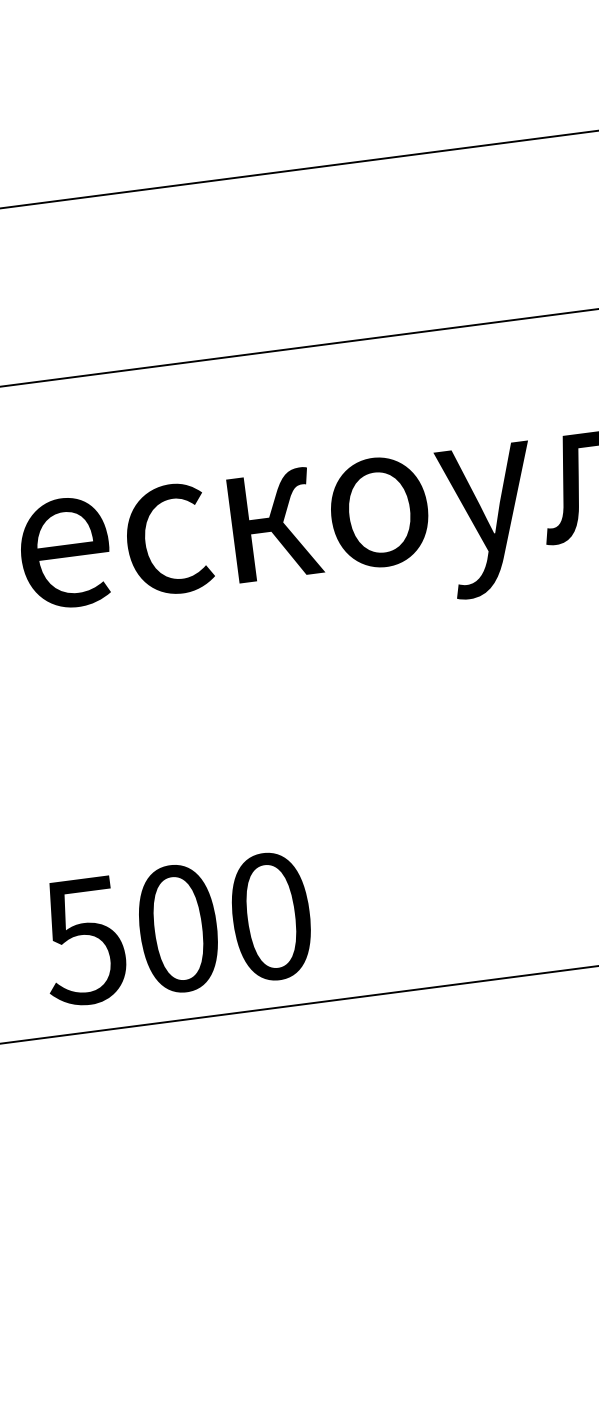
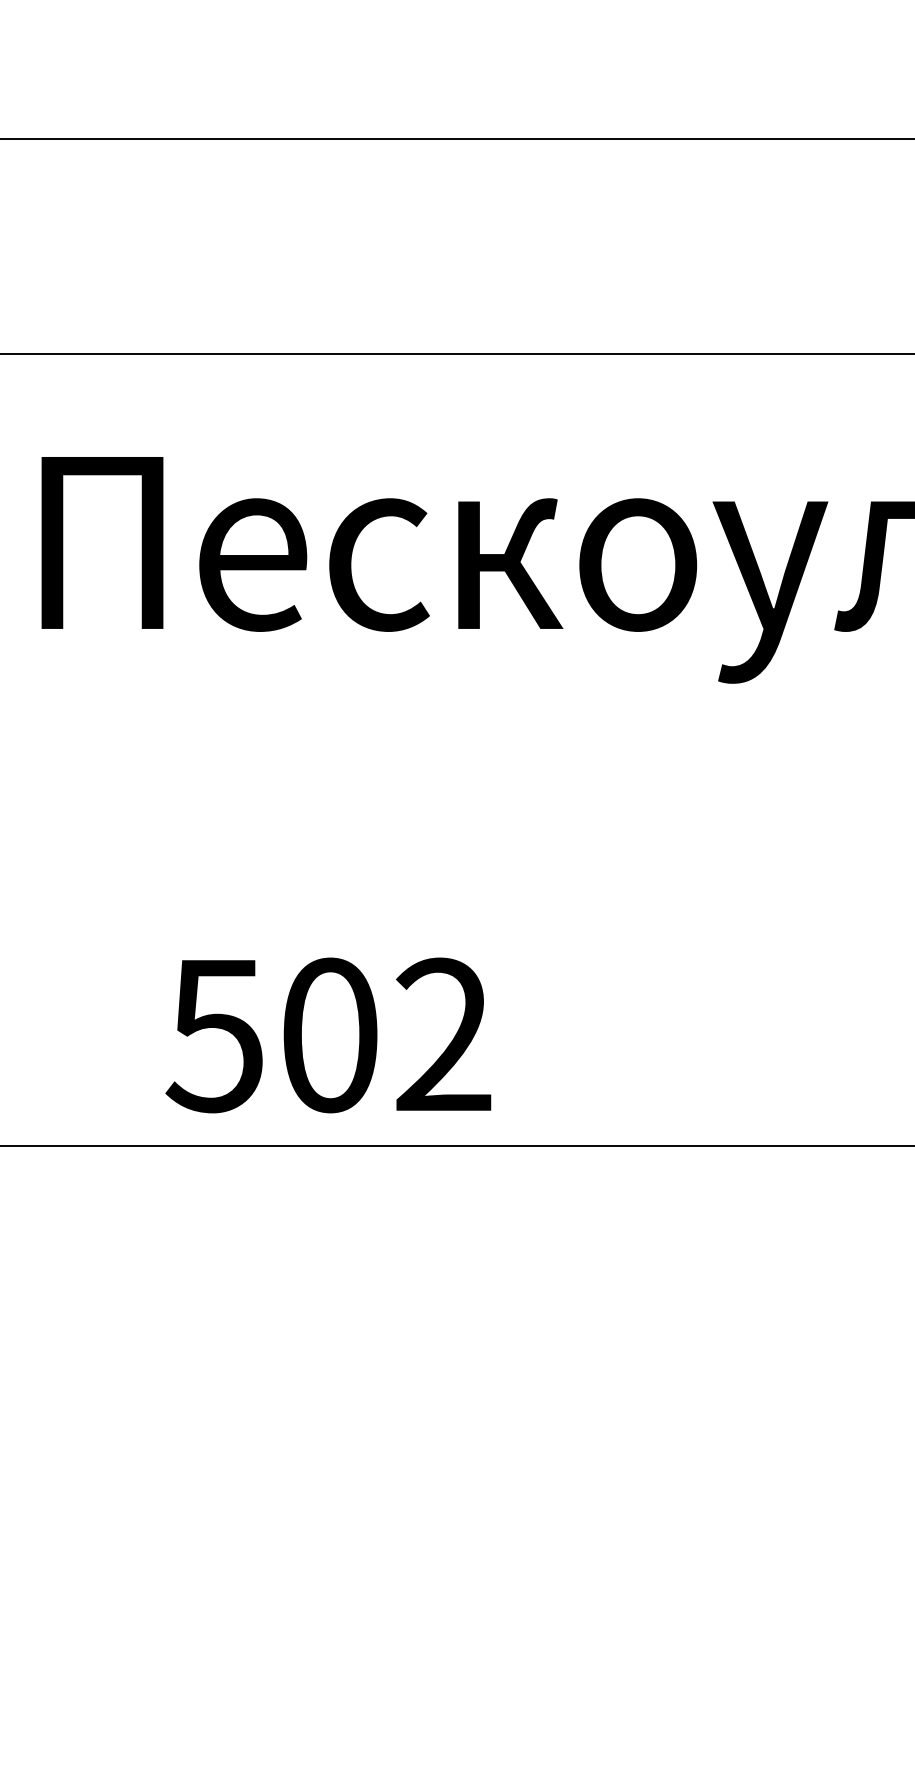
text: (270, 916) -> (443, 1035), 500 -> 502

